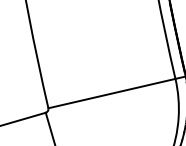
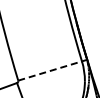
line: (112, 92) -> (50, 70), solid -> dashed

